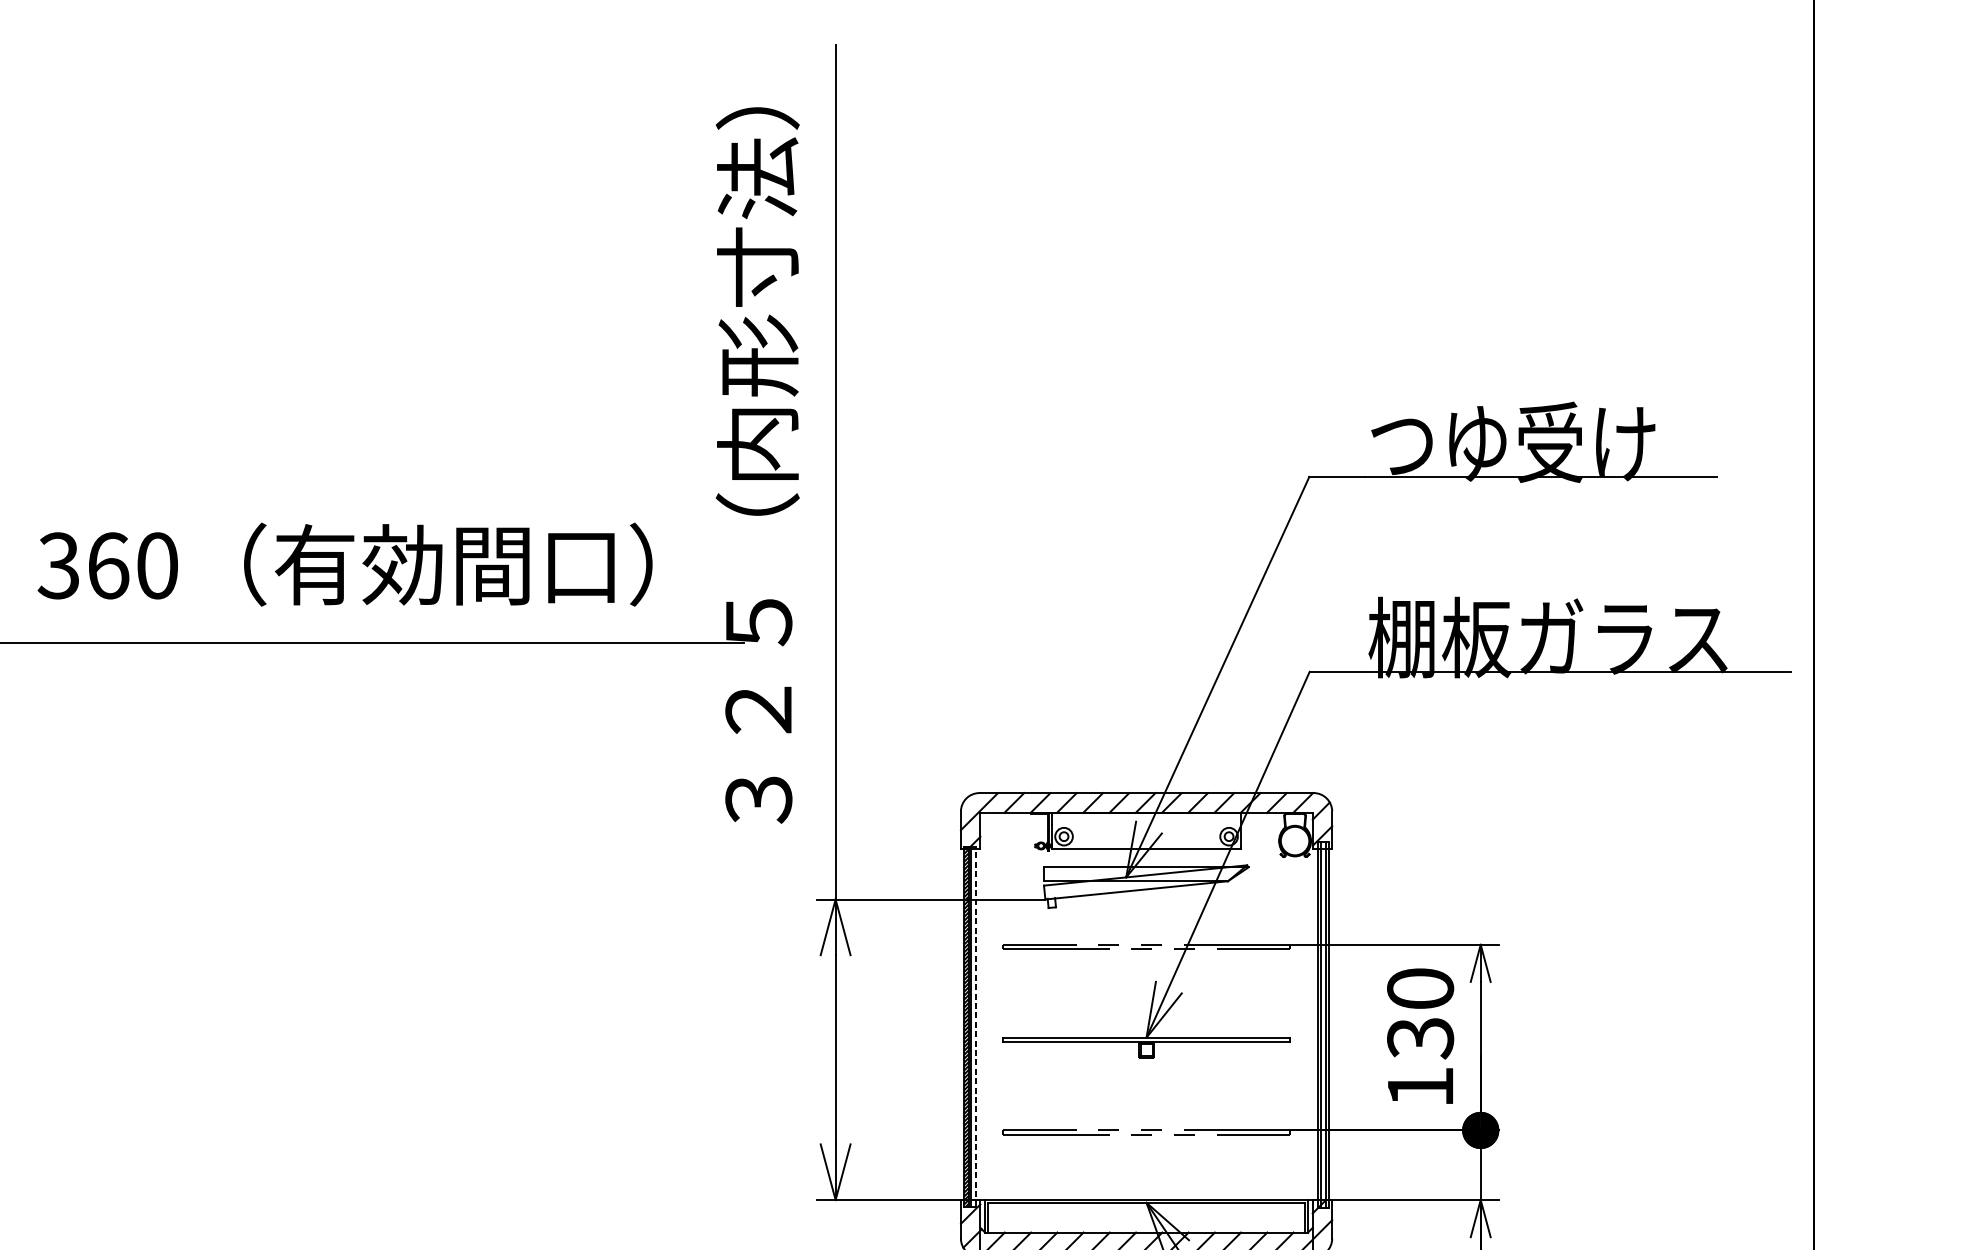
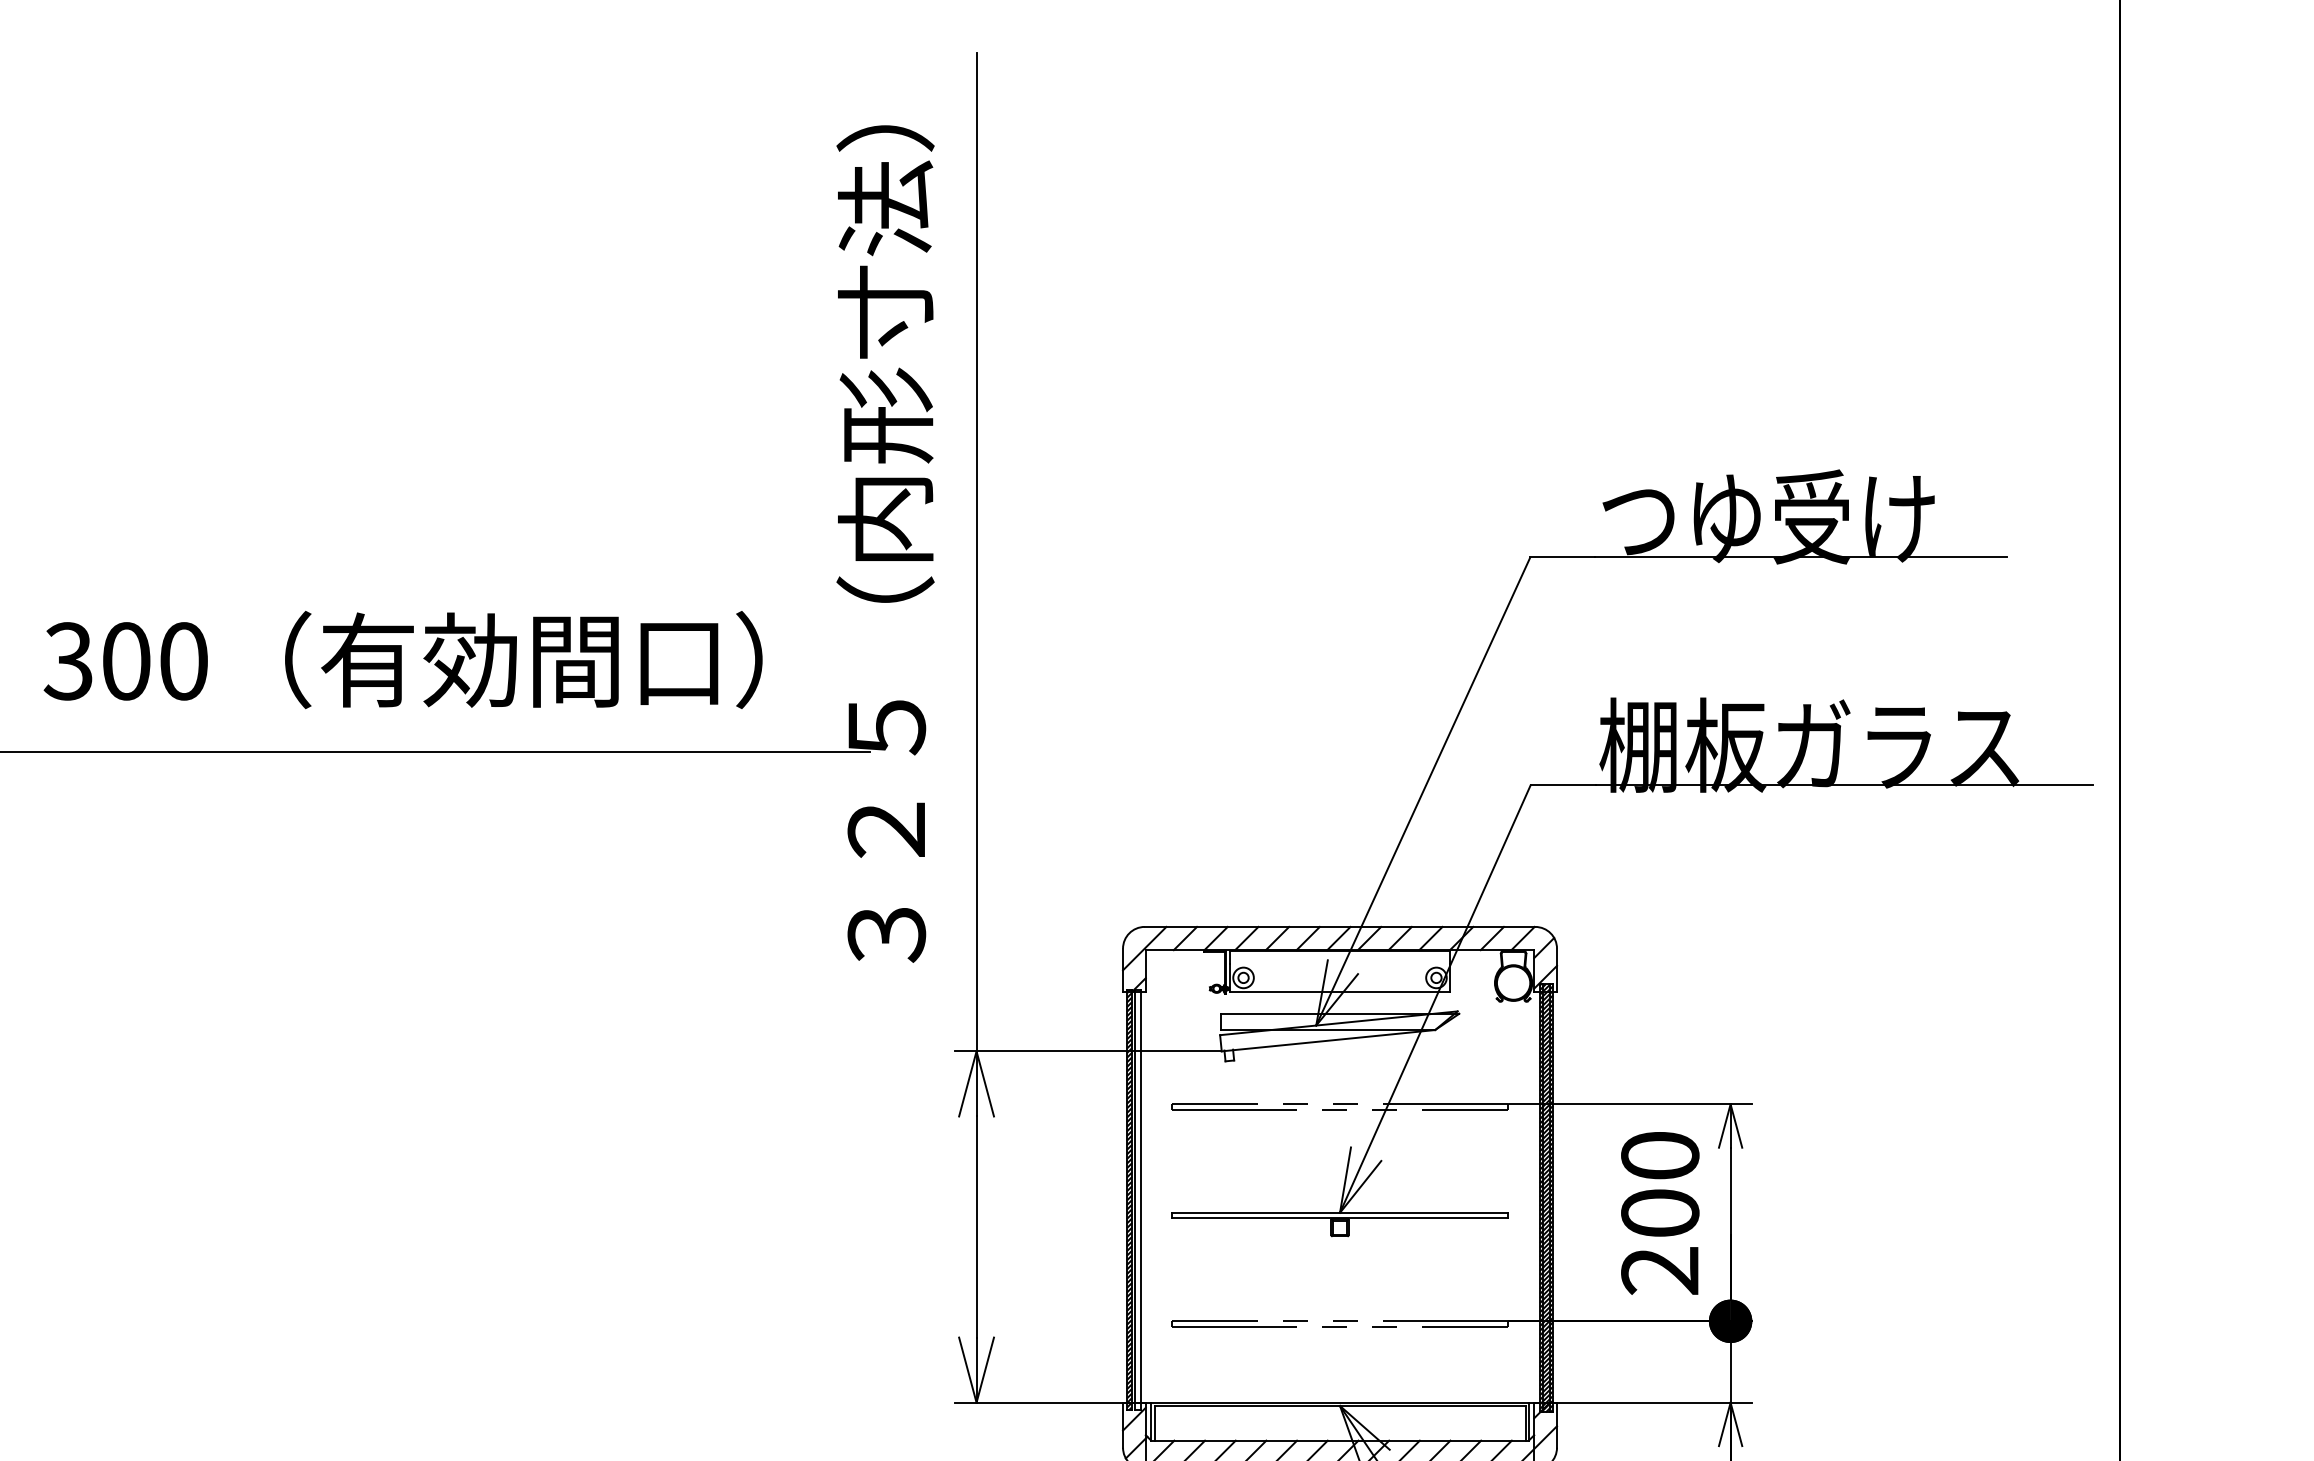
text: (108, 565) -> (126, 661), 360 -> 300
hatch: (1323, 1024) -> (1546, 1197), added
line: (975, 1026) -> (1140, 1199), dashed -> solid
text: (1420, 1062) -> (1660, 1241), 130 -> 200

